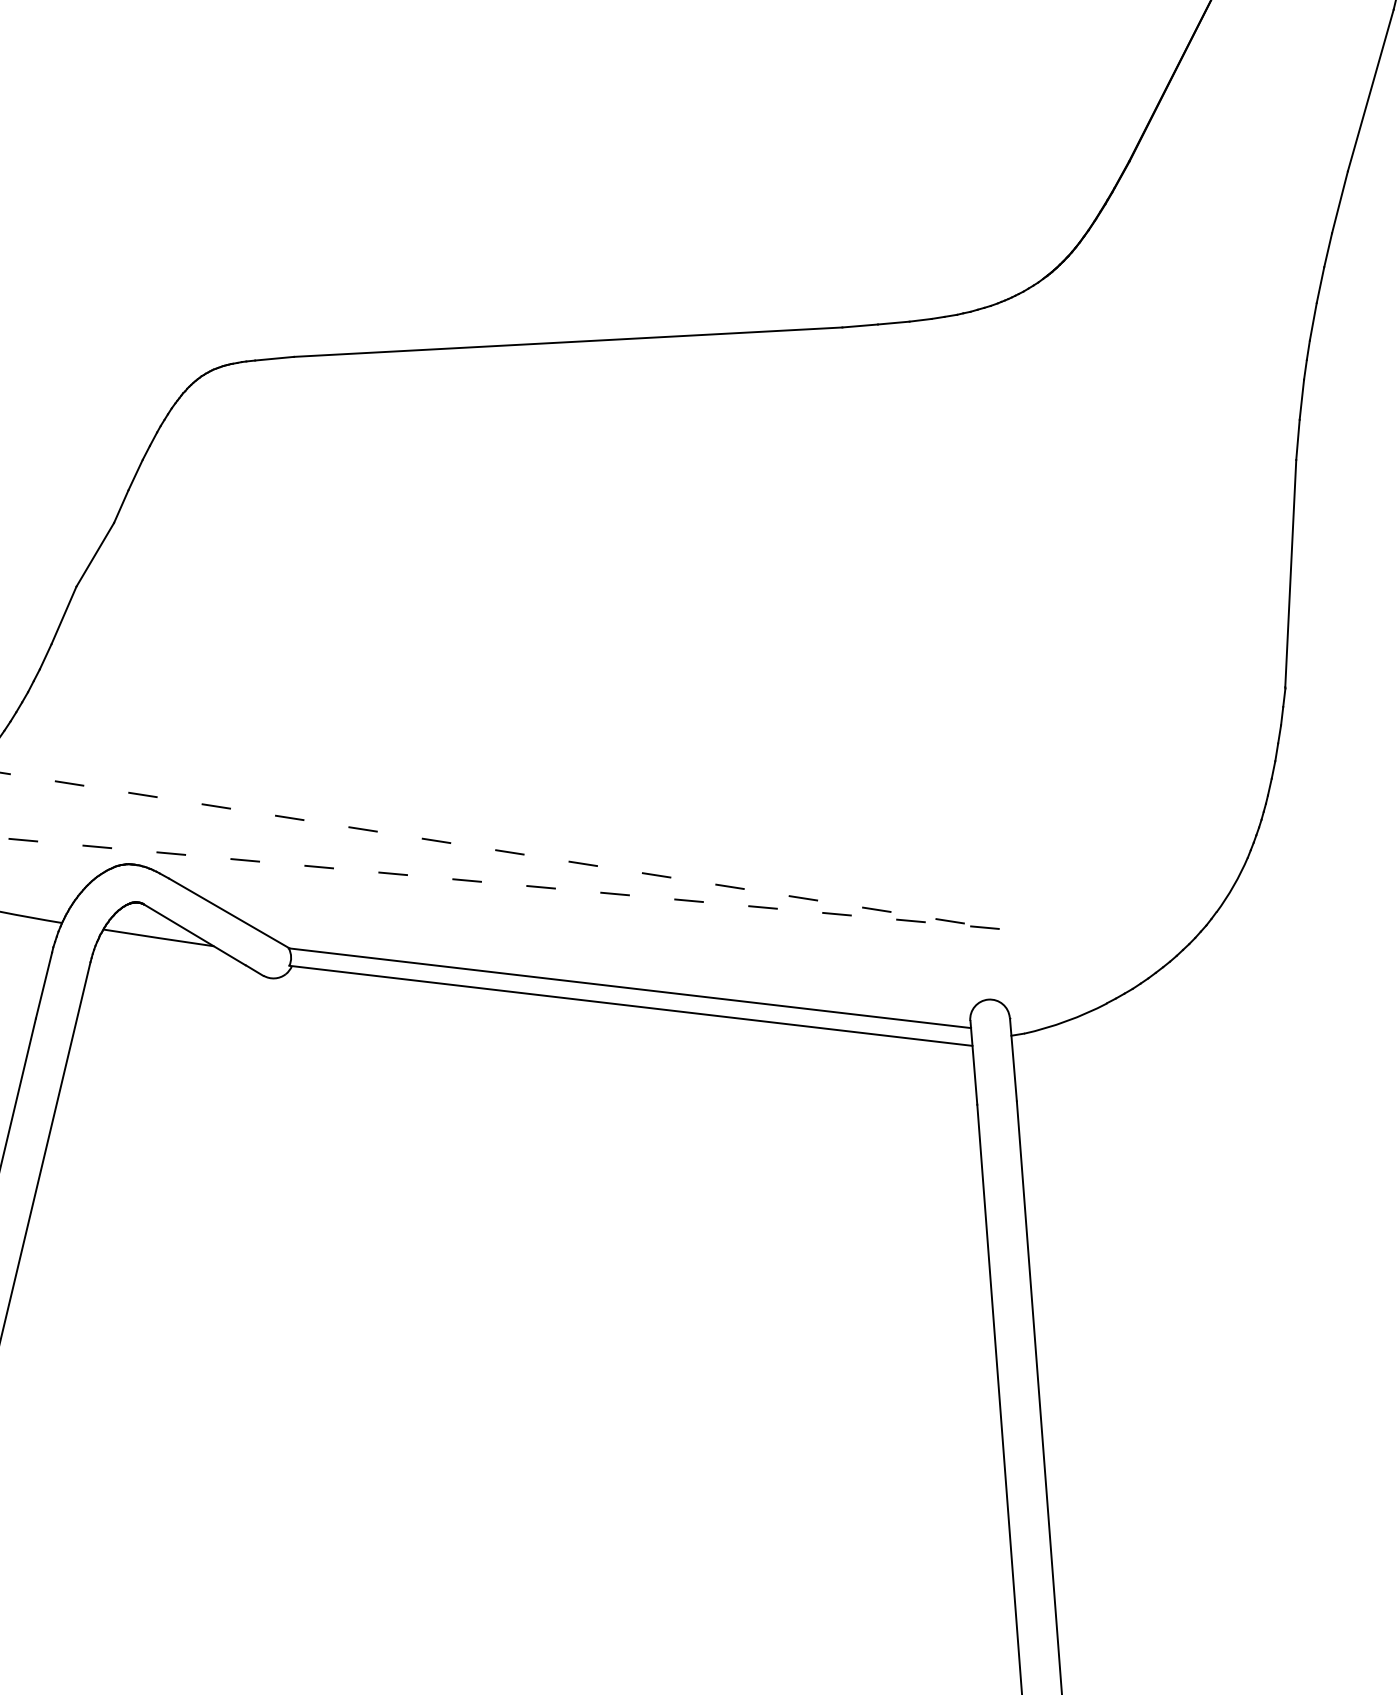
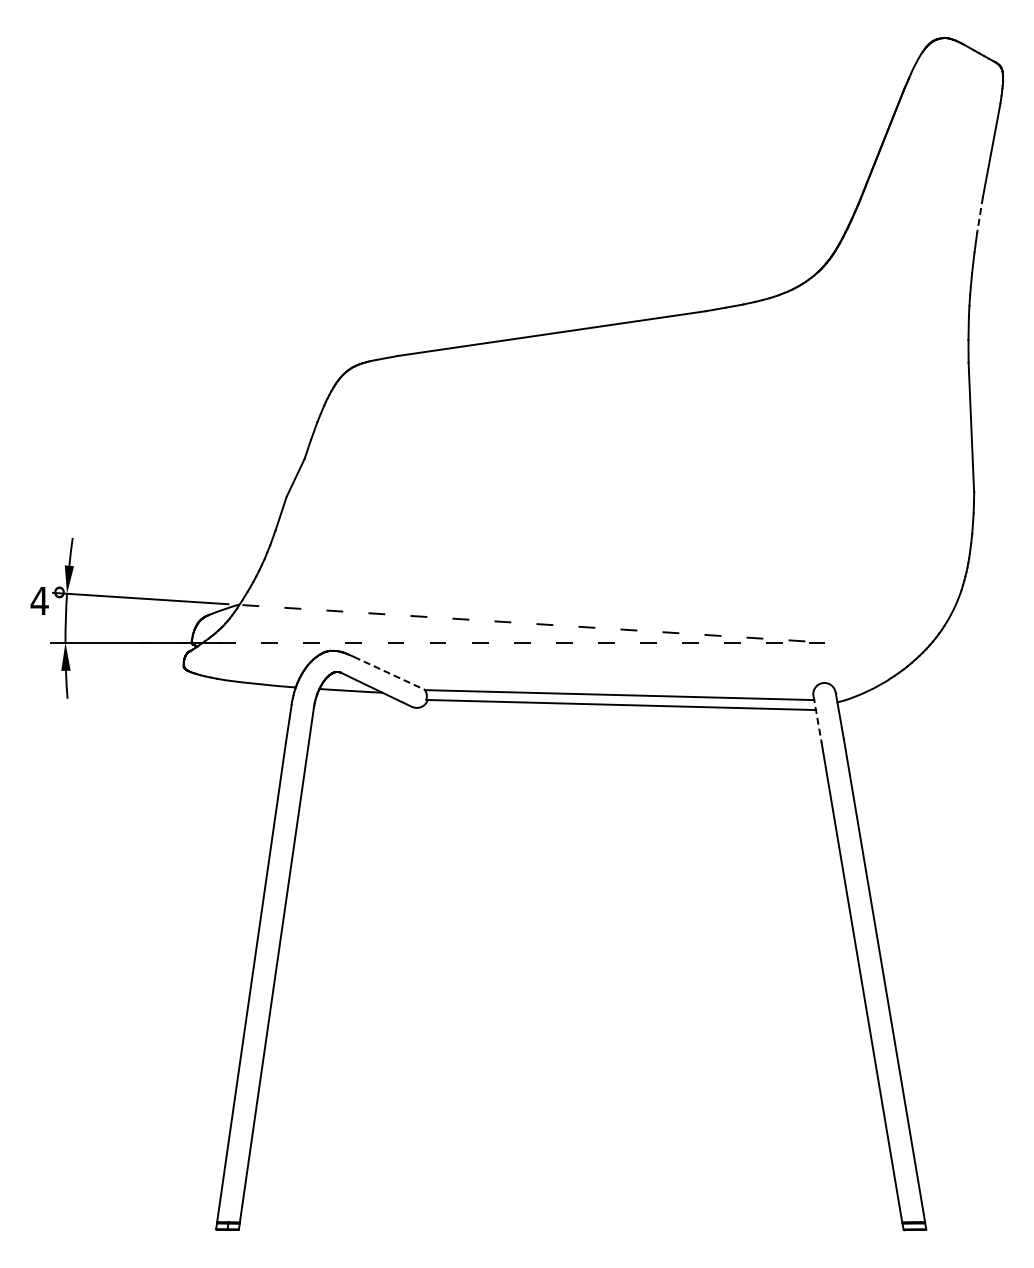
line: (1338, 203) -> (979, 215), solid -> dashed
line: (228, 913) -> (389, 673), solid -> dashed
line: (973, 1062) -> (817, 719), solid -> dashed

